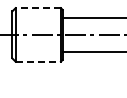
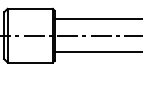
line: (38, 7) -> (30, 8), dashed -> solid
line: (38, 61) -> (30, 62), dashed -> solid

